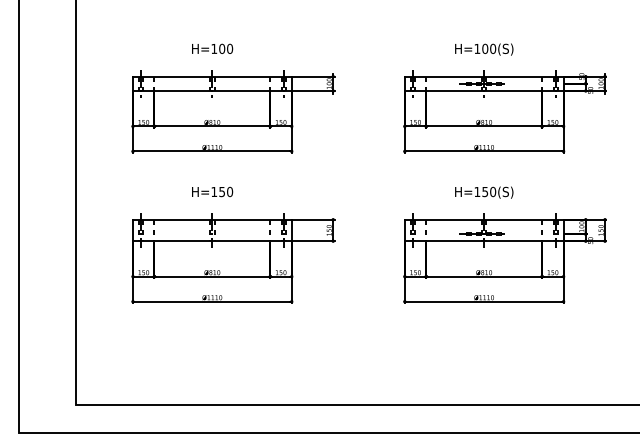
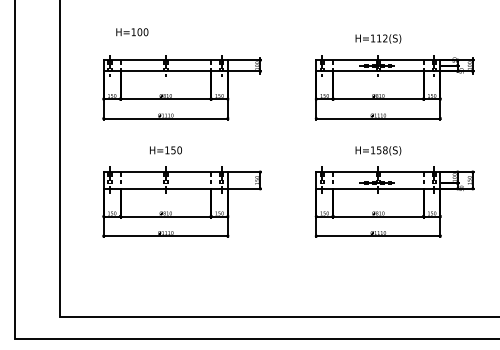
text: (212, 48) -> (132, 31), moved
text: (489, 48) -> (382, 38), H=100(S) -> H=112(S)
text: (493, 191) -> (385, 149), H=150(S) -> H=158(S)

